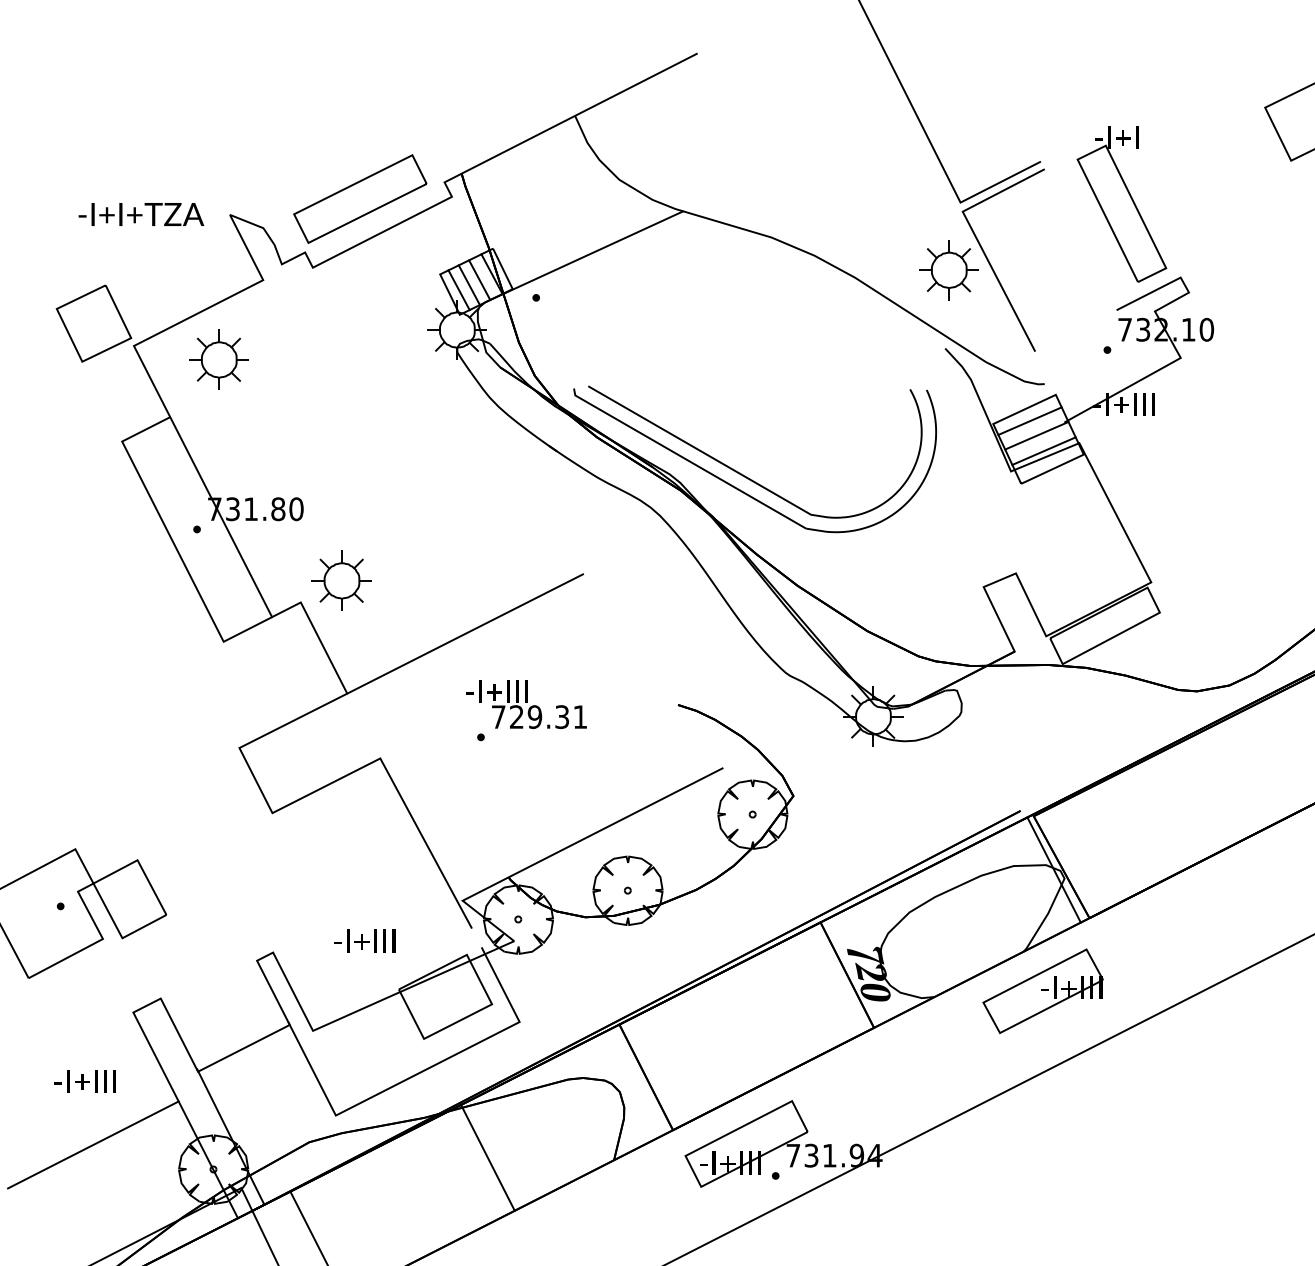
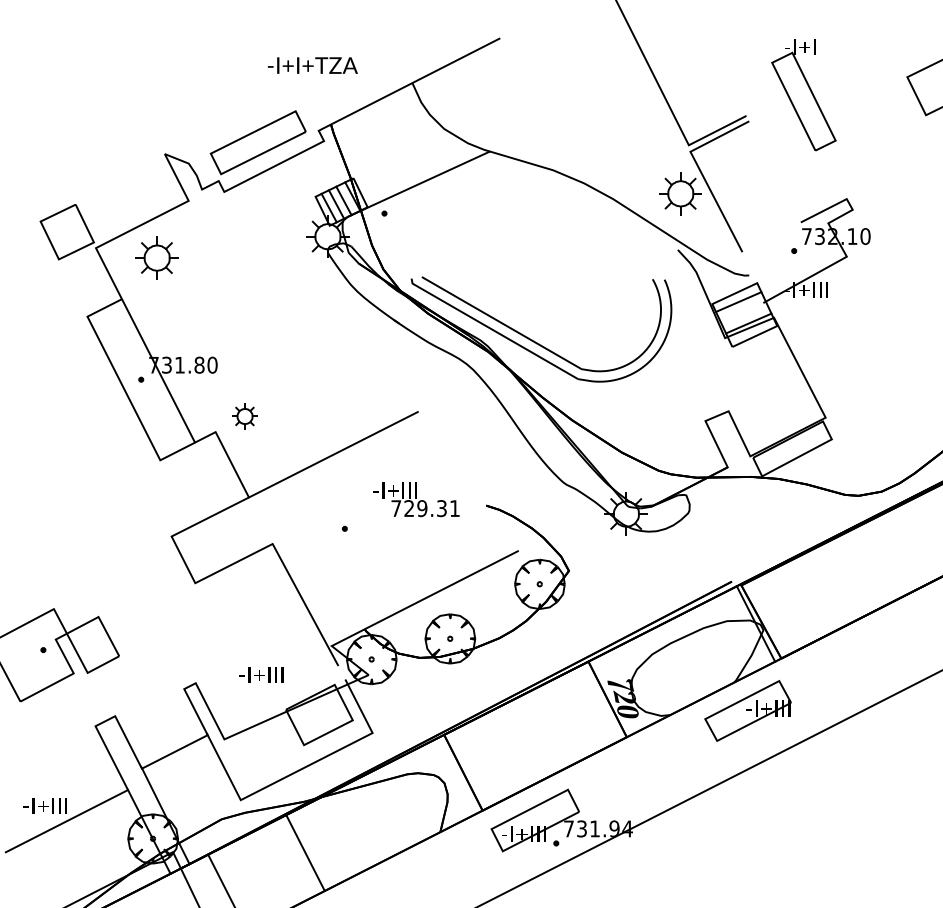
part: (1121, 204) -> (803, 94), moved
text: (141, 214) -> (312, 65), moved
line: (1036, 435) -> (743, 312), removed
part: (341, 580) -> (244, 416), size x0.6
text: (526, 704) -> (416, 499), moved
text: (84, 1081) -> (44, 805), moved
line: (487, 1157) -> (305, 852), moved

